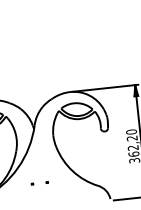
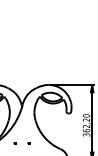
part: (38, 183) -> (21, 143), size x1.4

